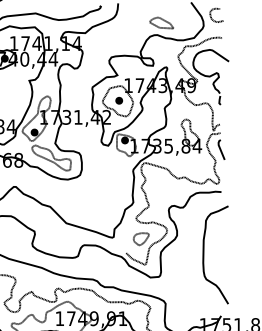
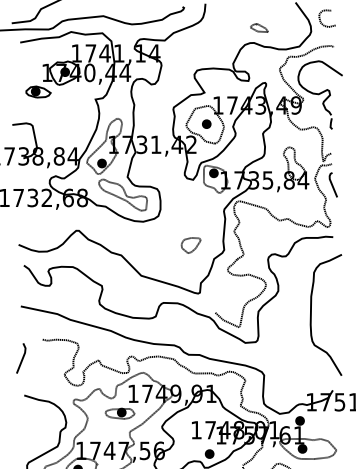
part: (161, 22) -> (259, 27), size x0.6
part: (140, 239) -> (190, 245), moved

